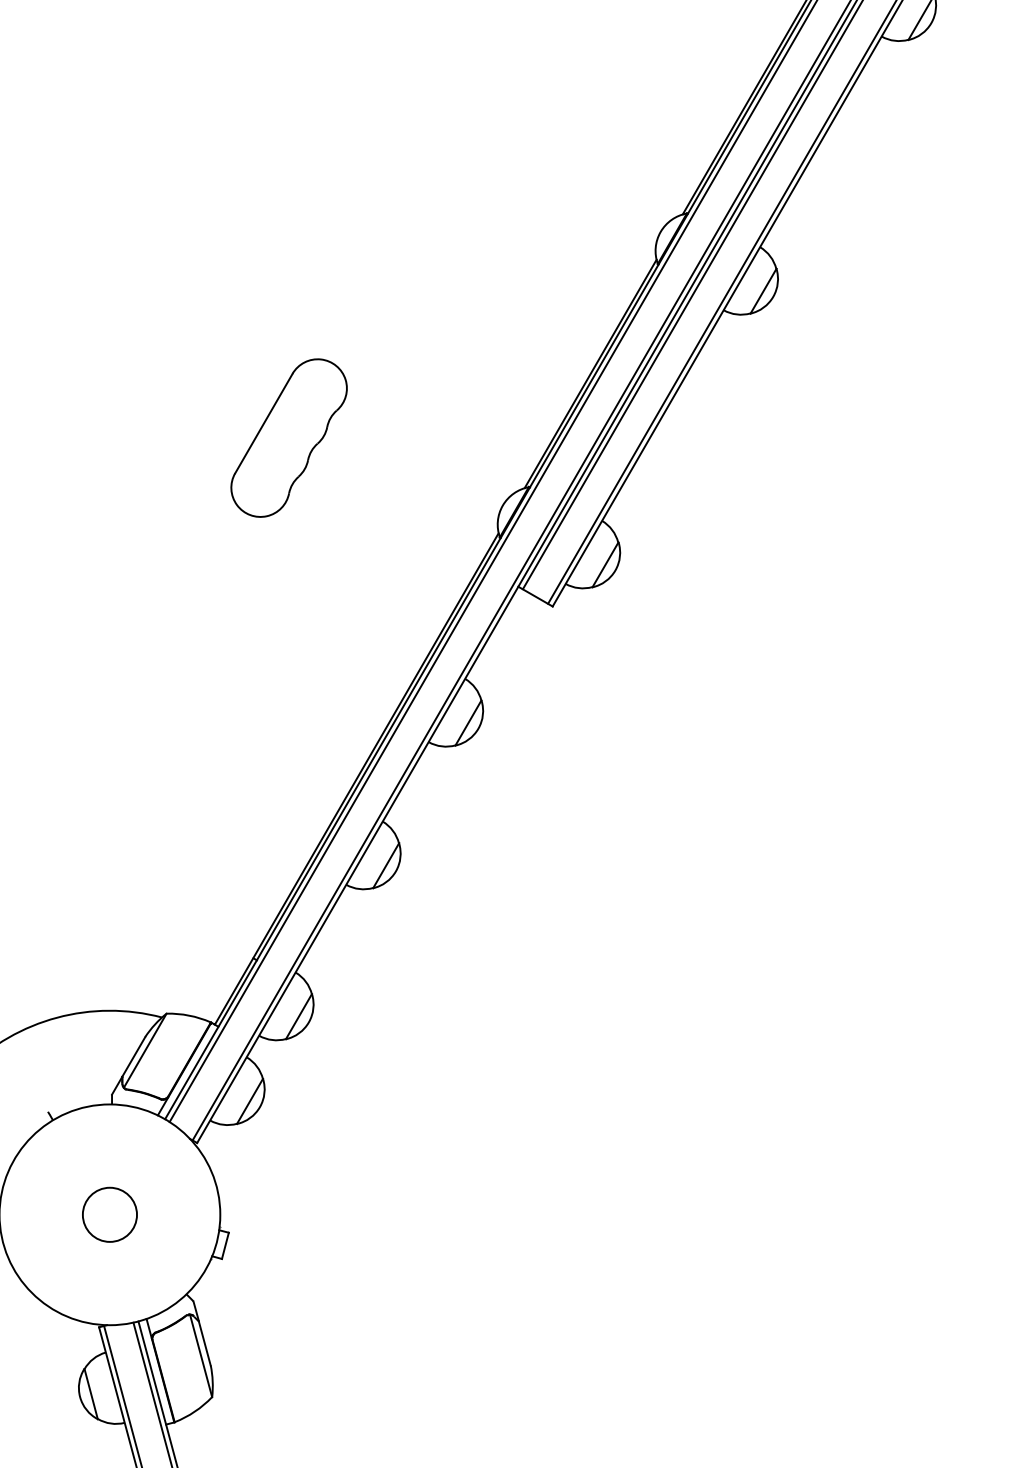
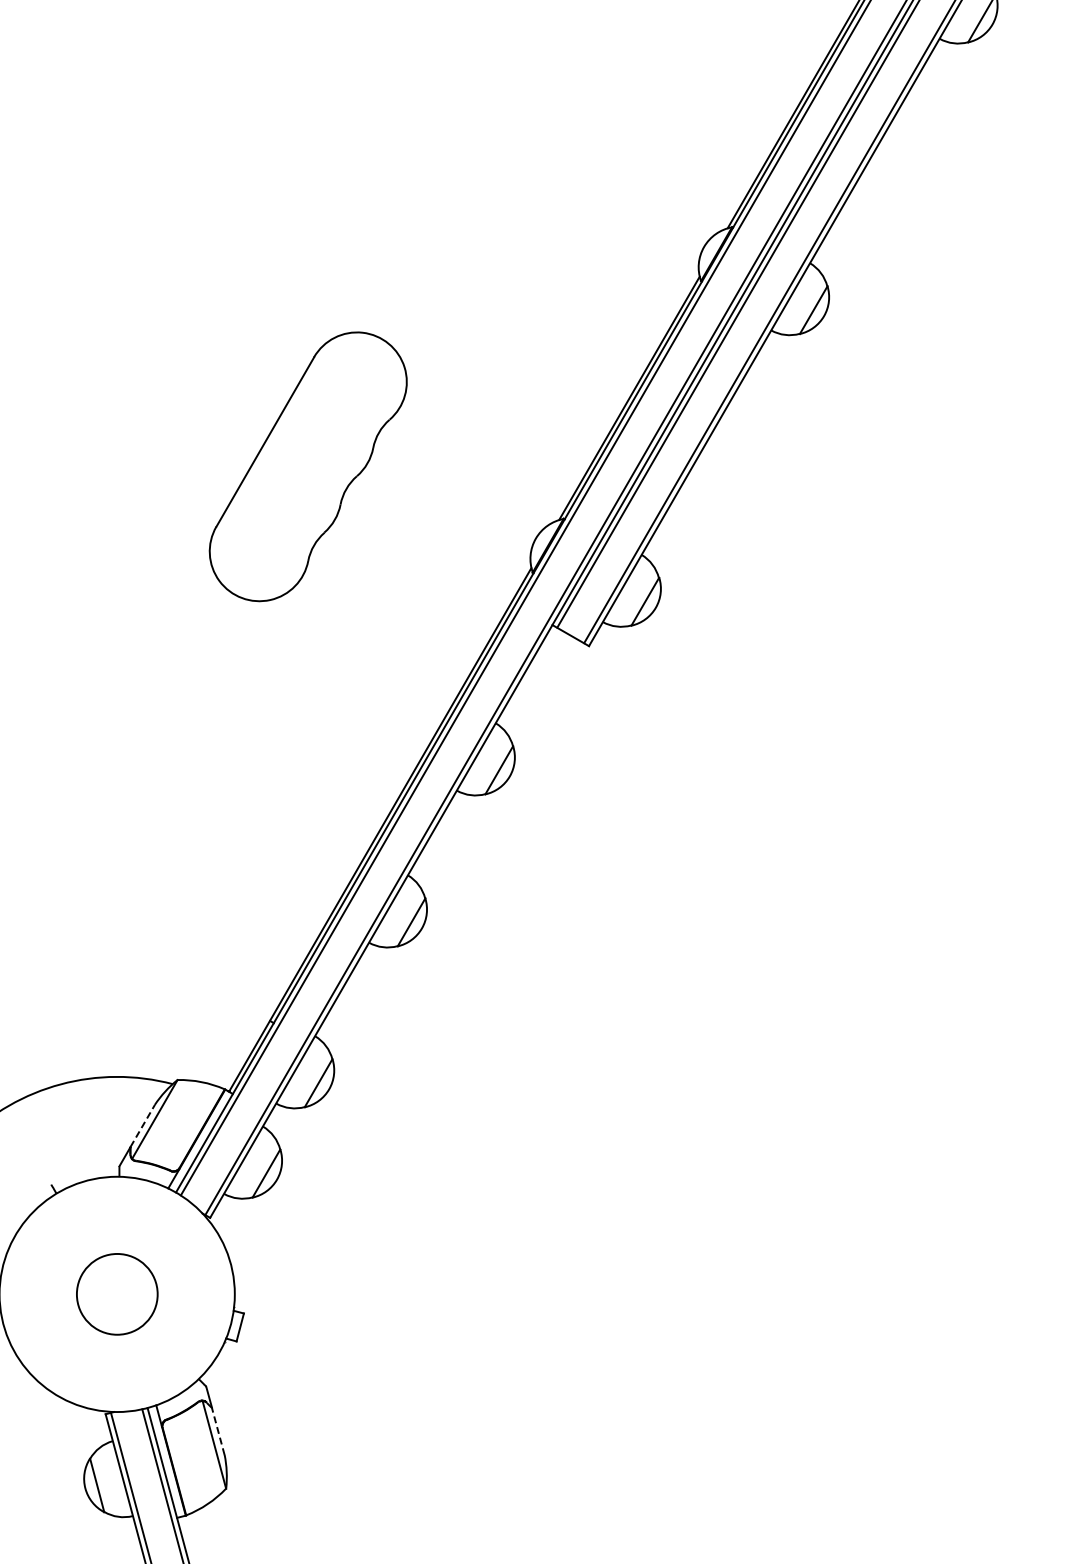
part: (288, 437) -> (307, 466), size x1.6
line: (133, 1056) -> (142, 1125), solid -> dashed
circle: (109, 1214) -> (116, 1294), size x1.4
line: (204, 1343) -> (218, 1431), solid -> dashed

